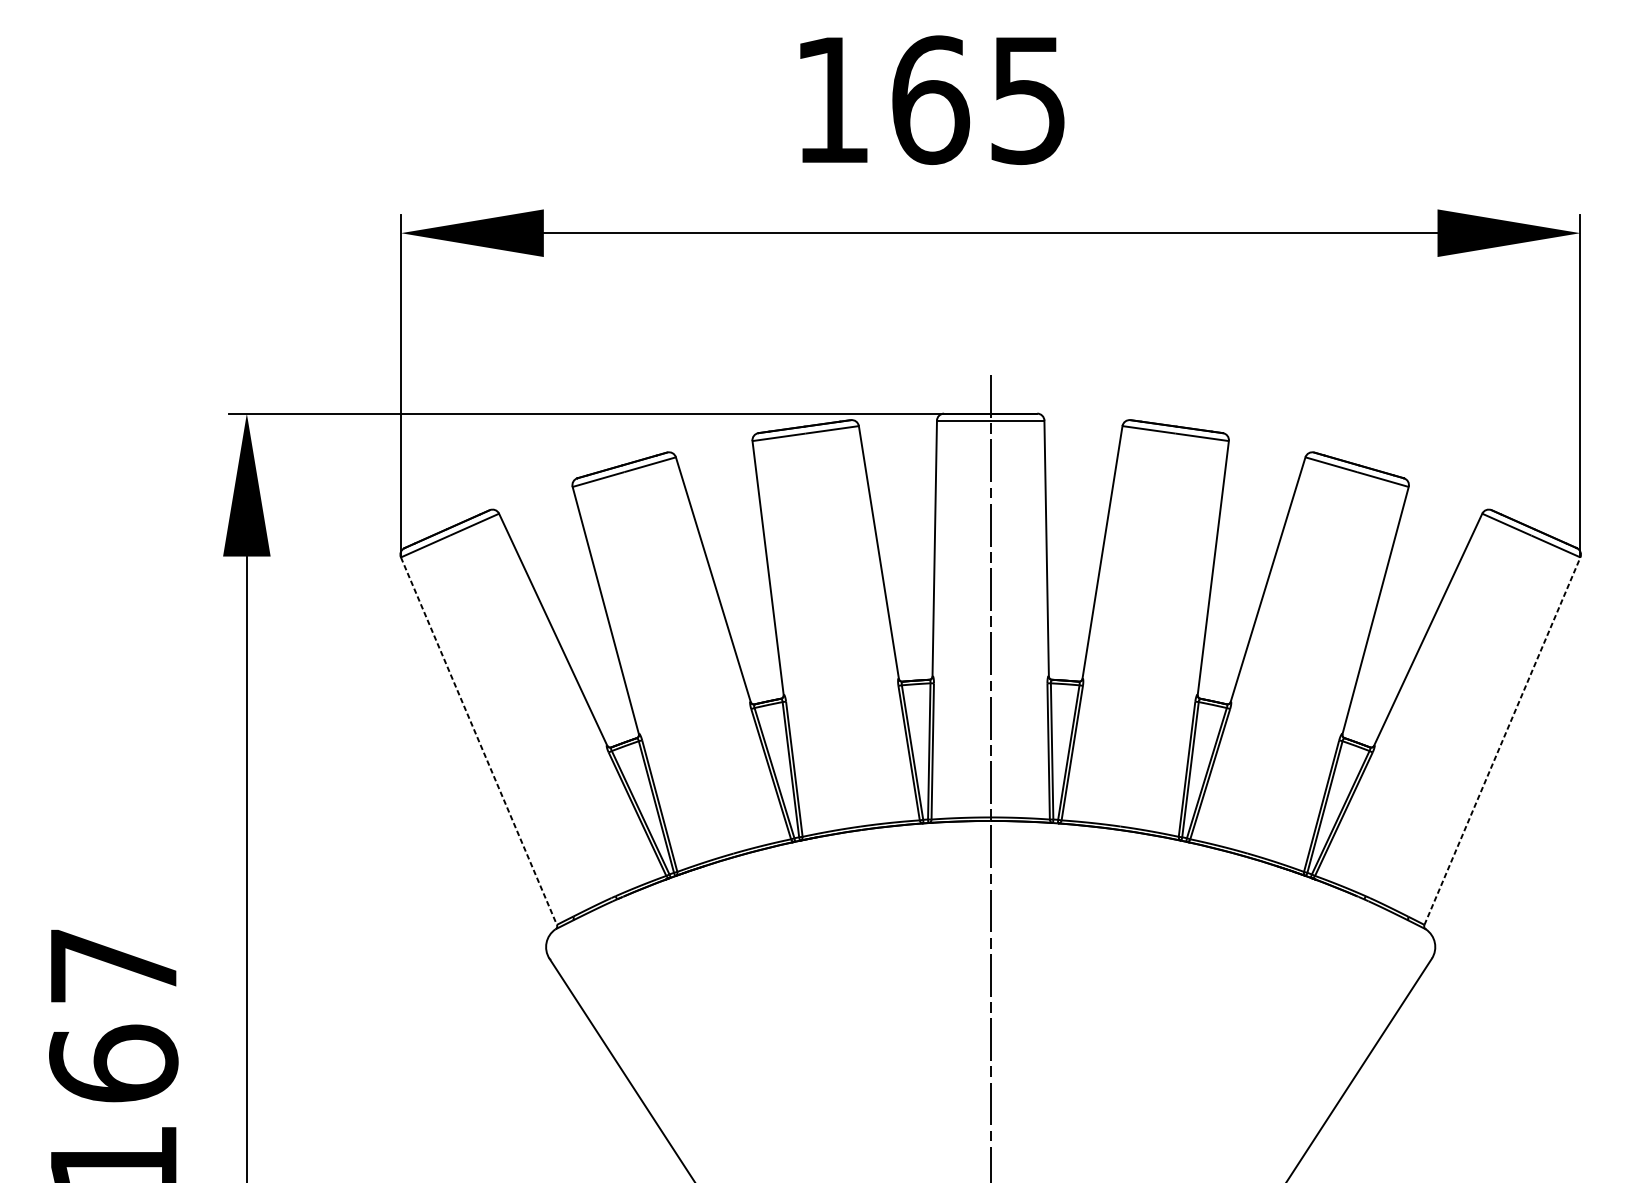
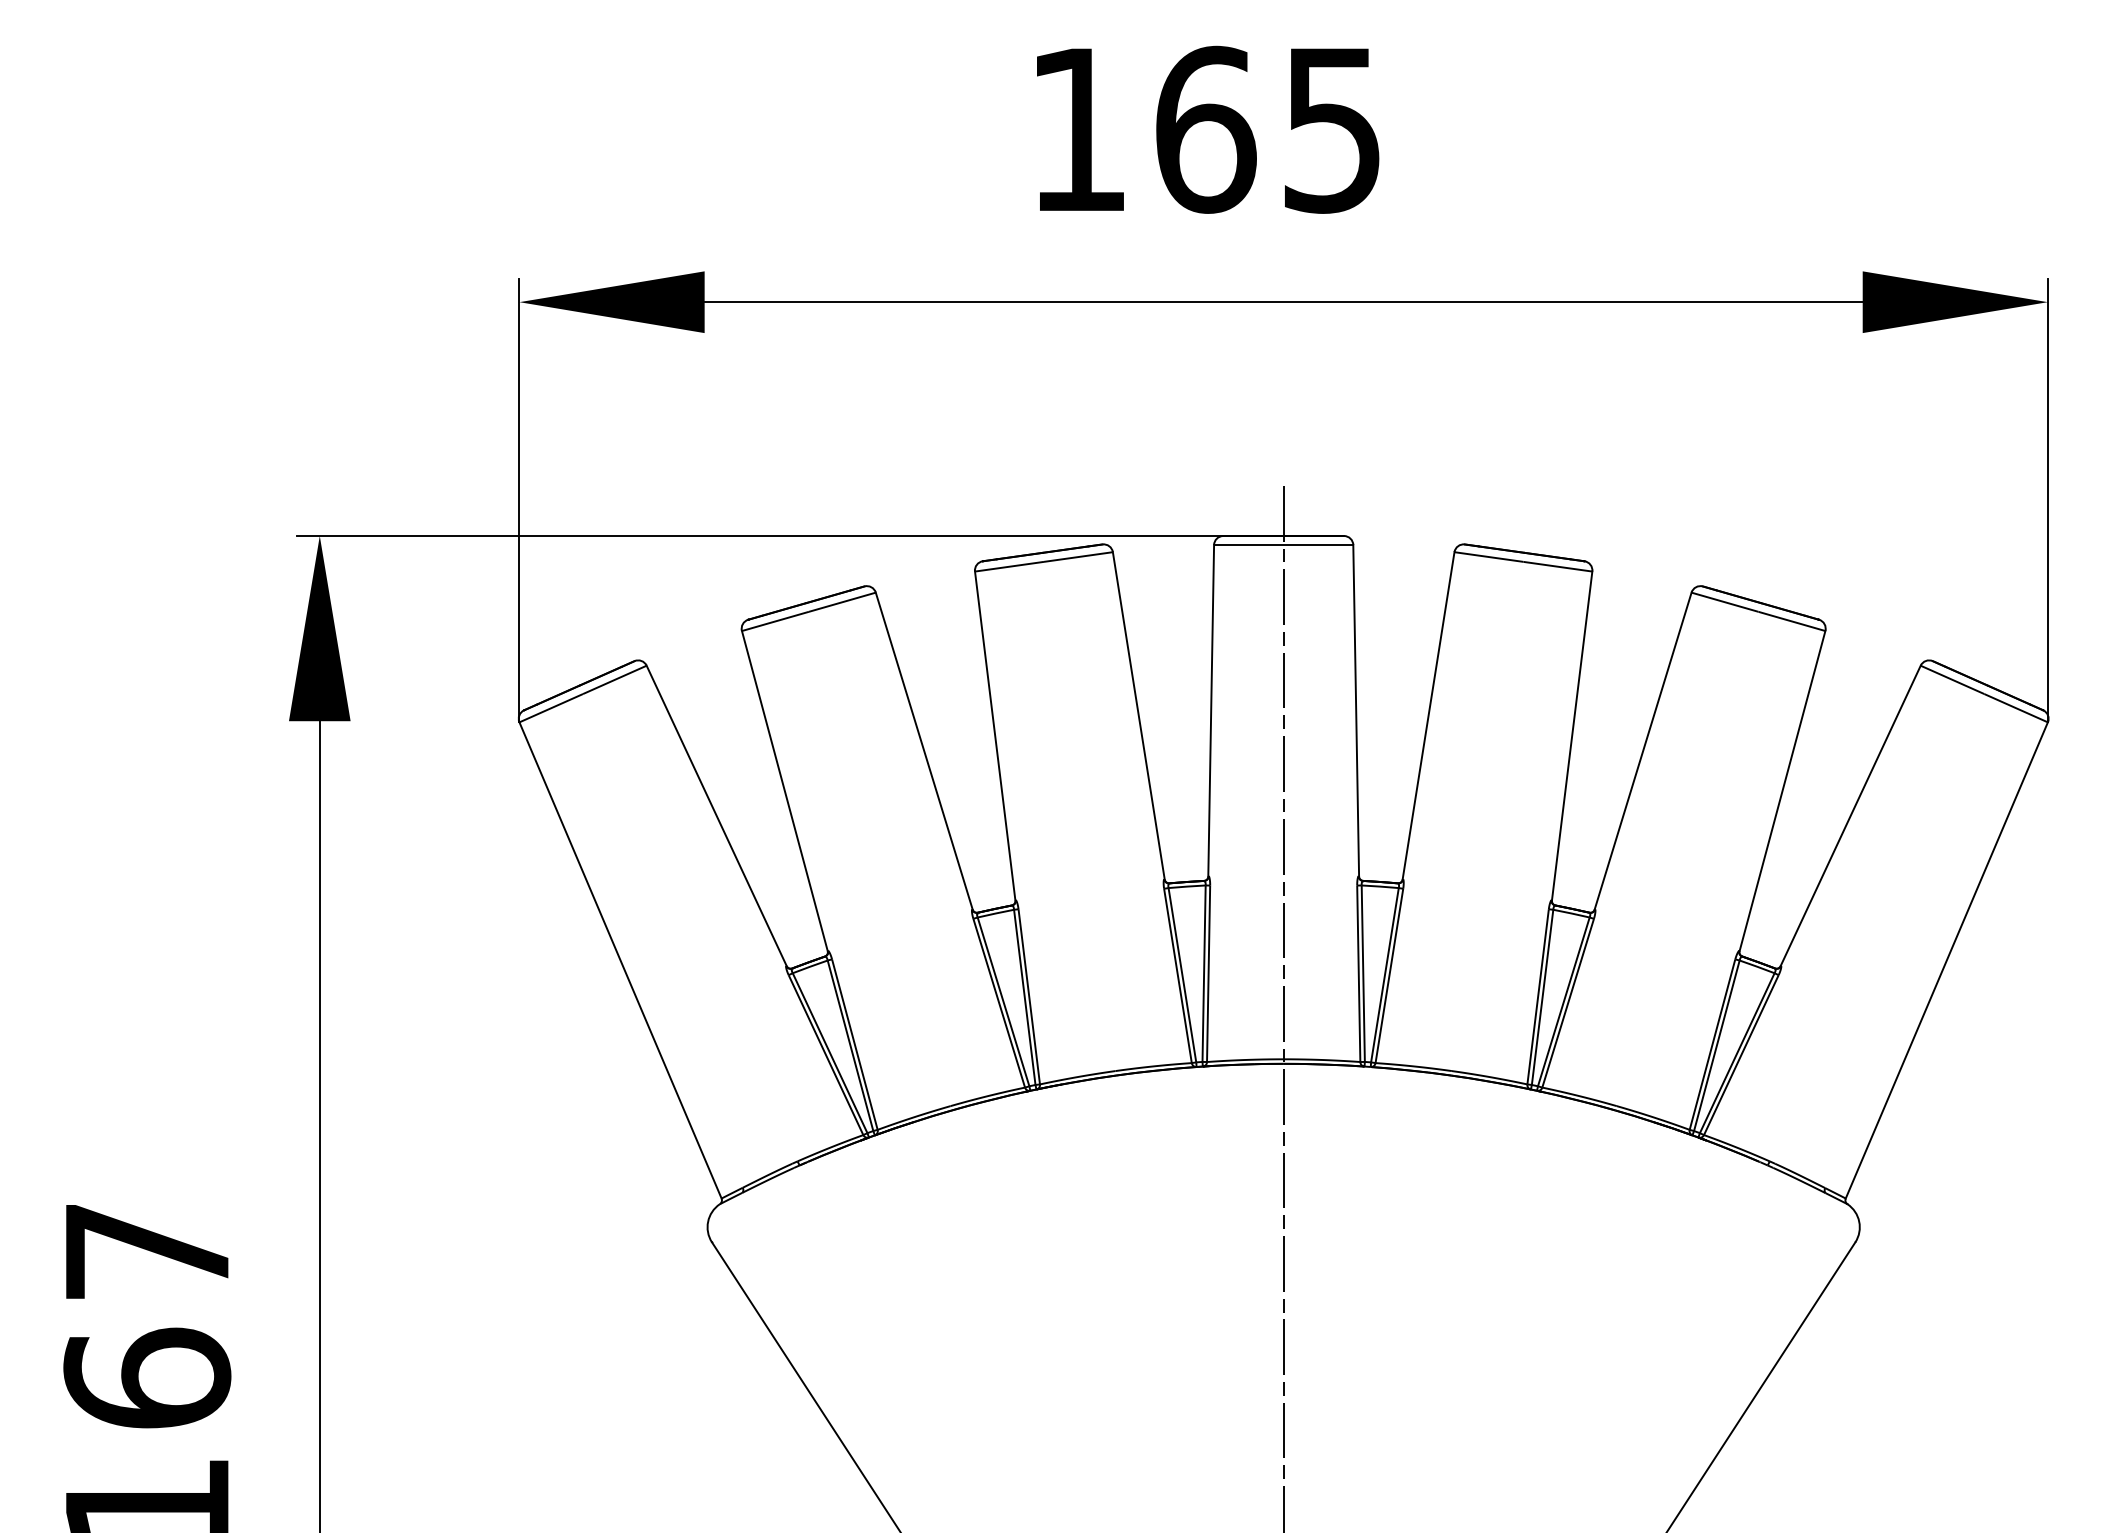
line: (478, 741) -> (620, 960), dashed -> solid
line: (1502, 741) -> (1946, 960), dashed -> solid

